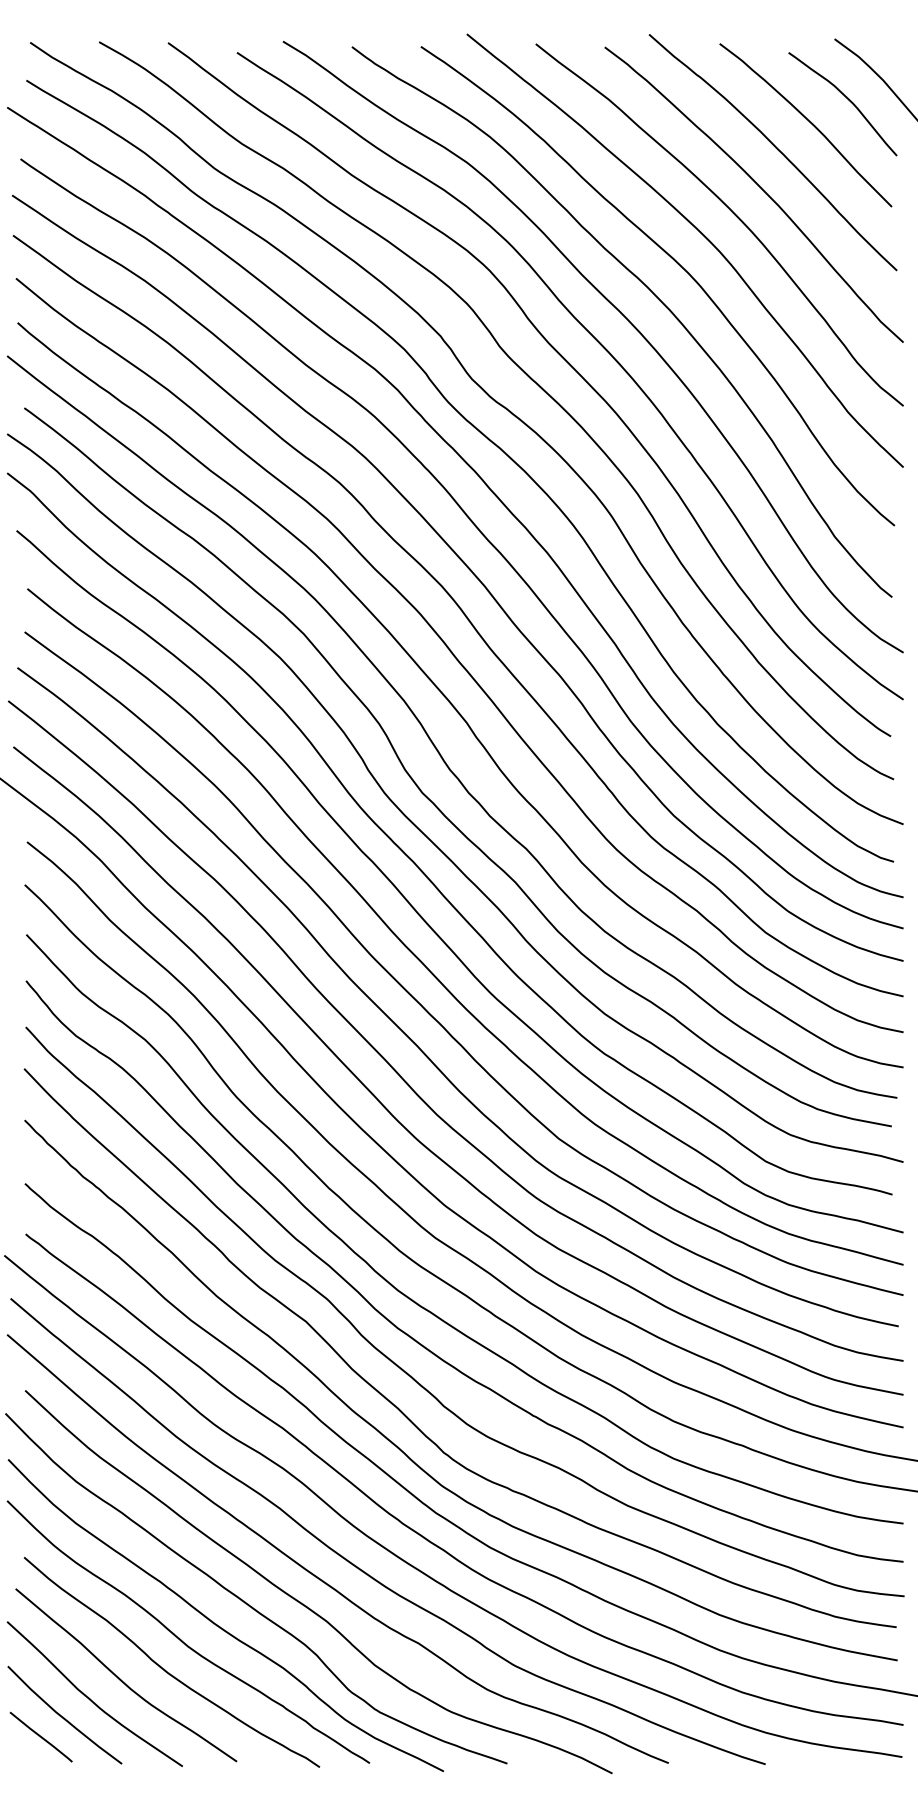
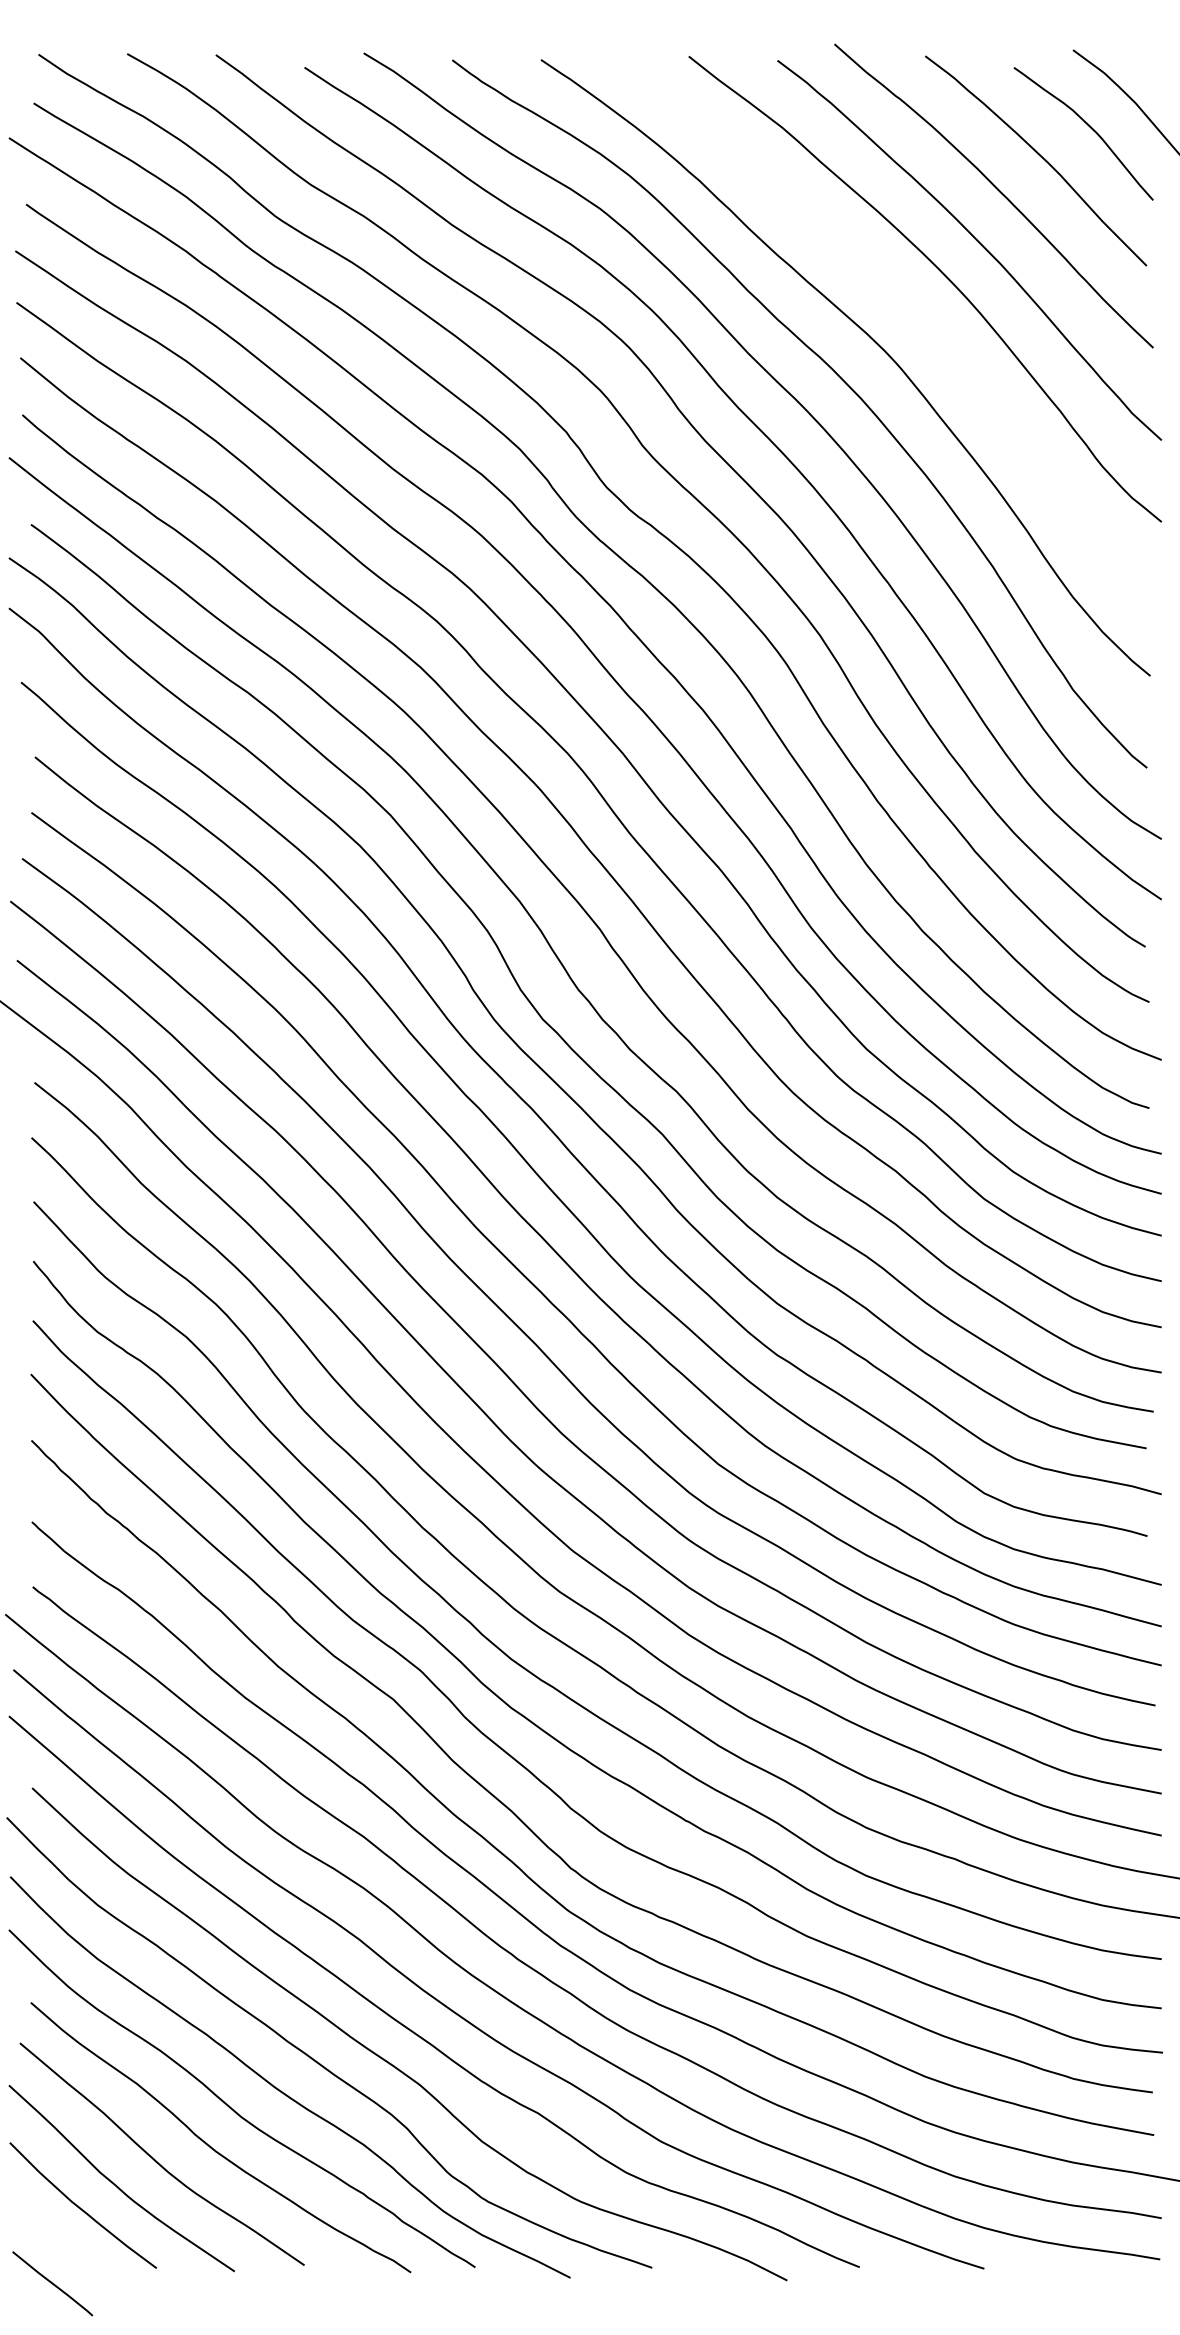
curve: (701, 233) -> (901, 300), removed
line: (41, 1736) -> (52, 2283), moved

